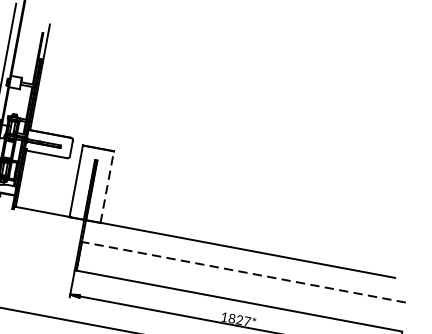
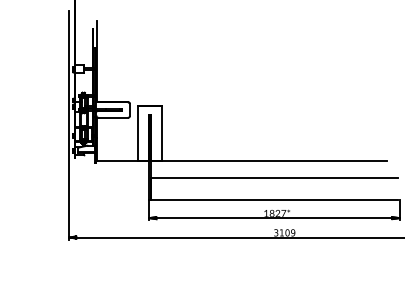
line: (107, 186) -> (161, 133), dashed -> solid
line: (244, 272) -> (274, 177), dashed -> solid

